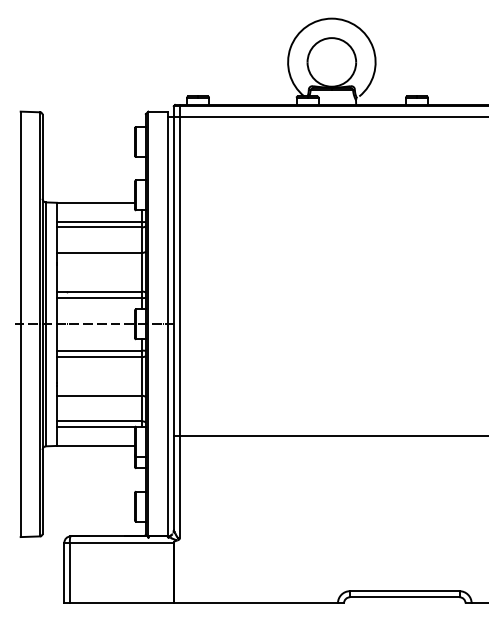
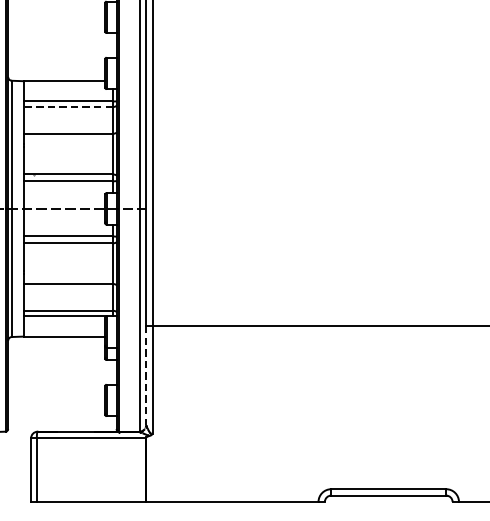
line: (99, 227) -> (68, 107), solid -> dashed
line: (173, 483) -> (145, 376), solid -> dashed

